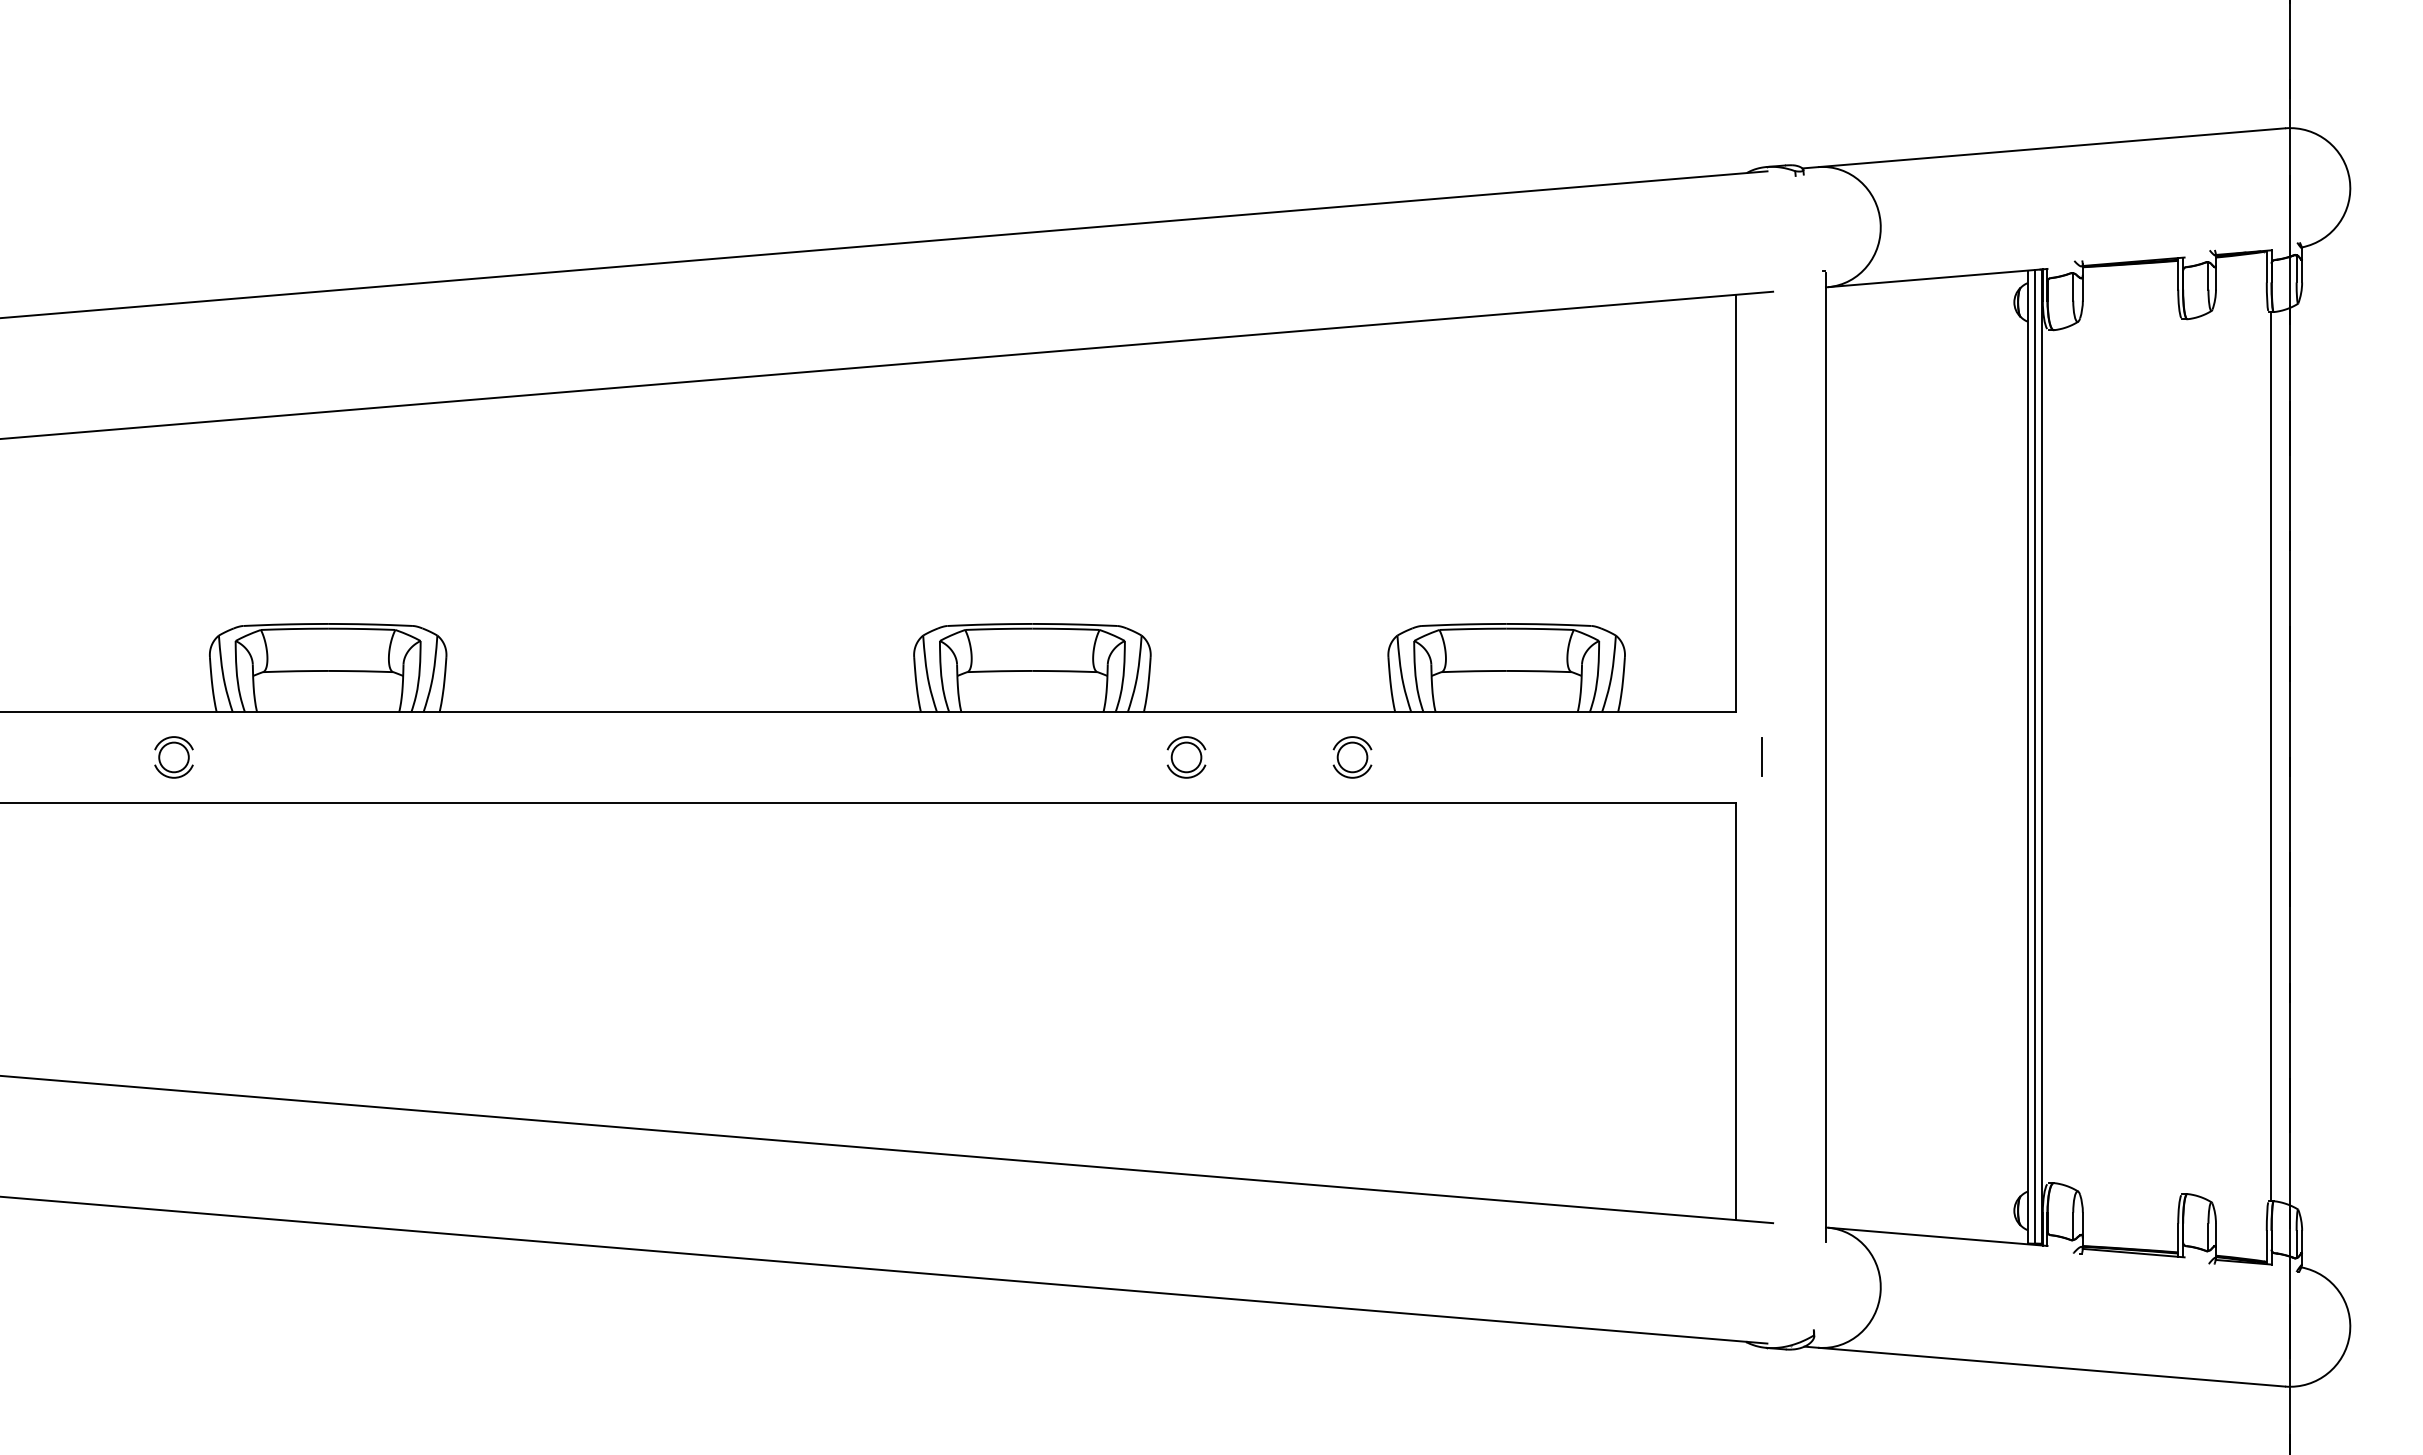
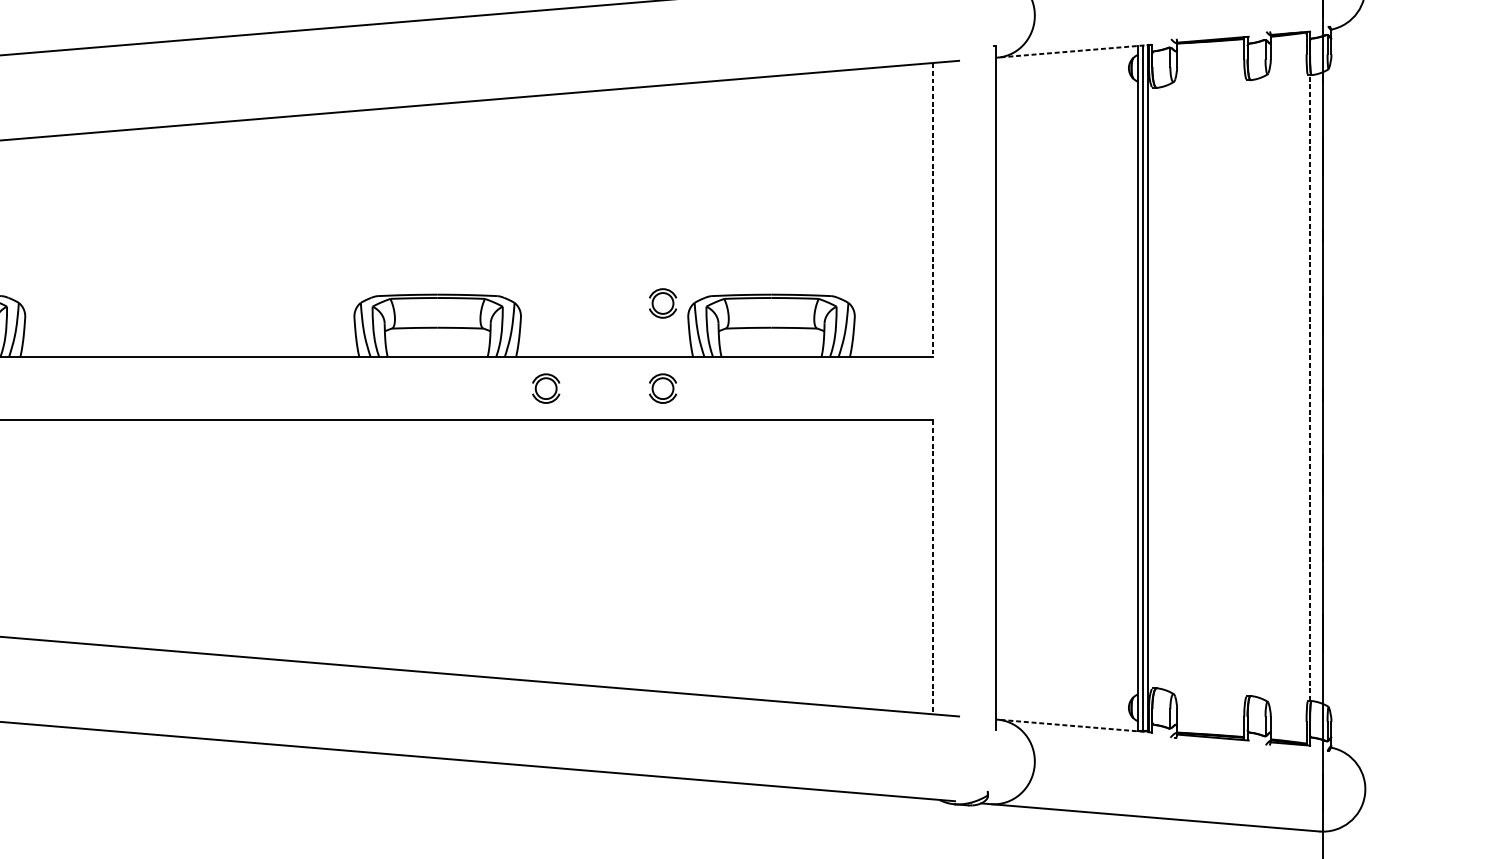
line: (1936, 278) -> (1074, 51), solid -> dashed
line: (1735, 503) -> (932, 209), solid -> dashed
part: (1352, 636) -> (663, 303), added
line: (2271, 756) -> (1309, 387), solid -> dashed
line: (1761, 757) -> (950, 388), removed
line: (1735, 1011) -> (932, 567), solid -> dashed
line: (1936, 1236) -> (1074, 725), solid -> dashed

